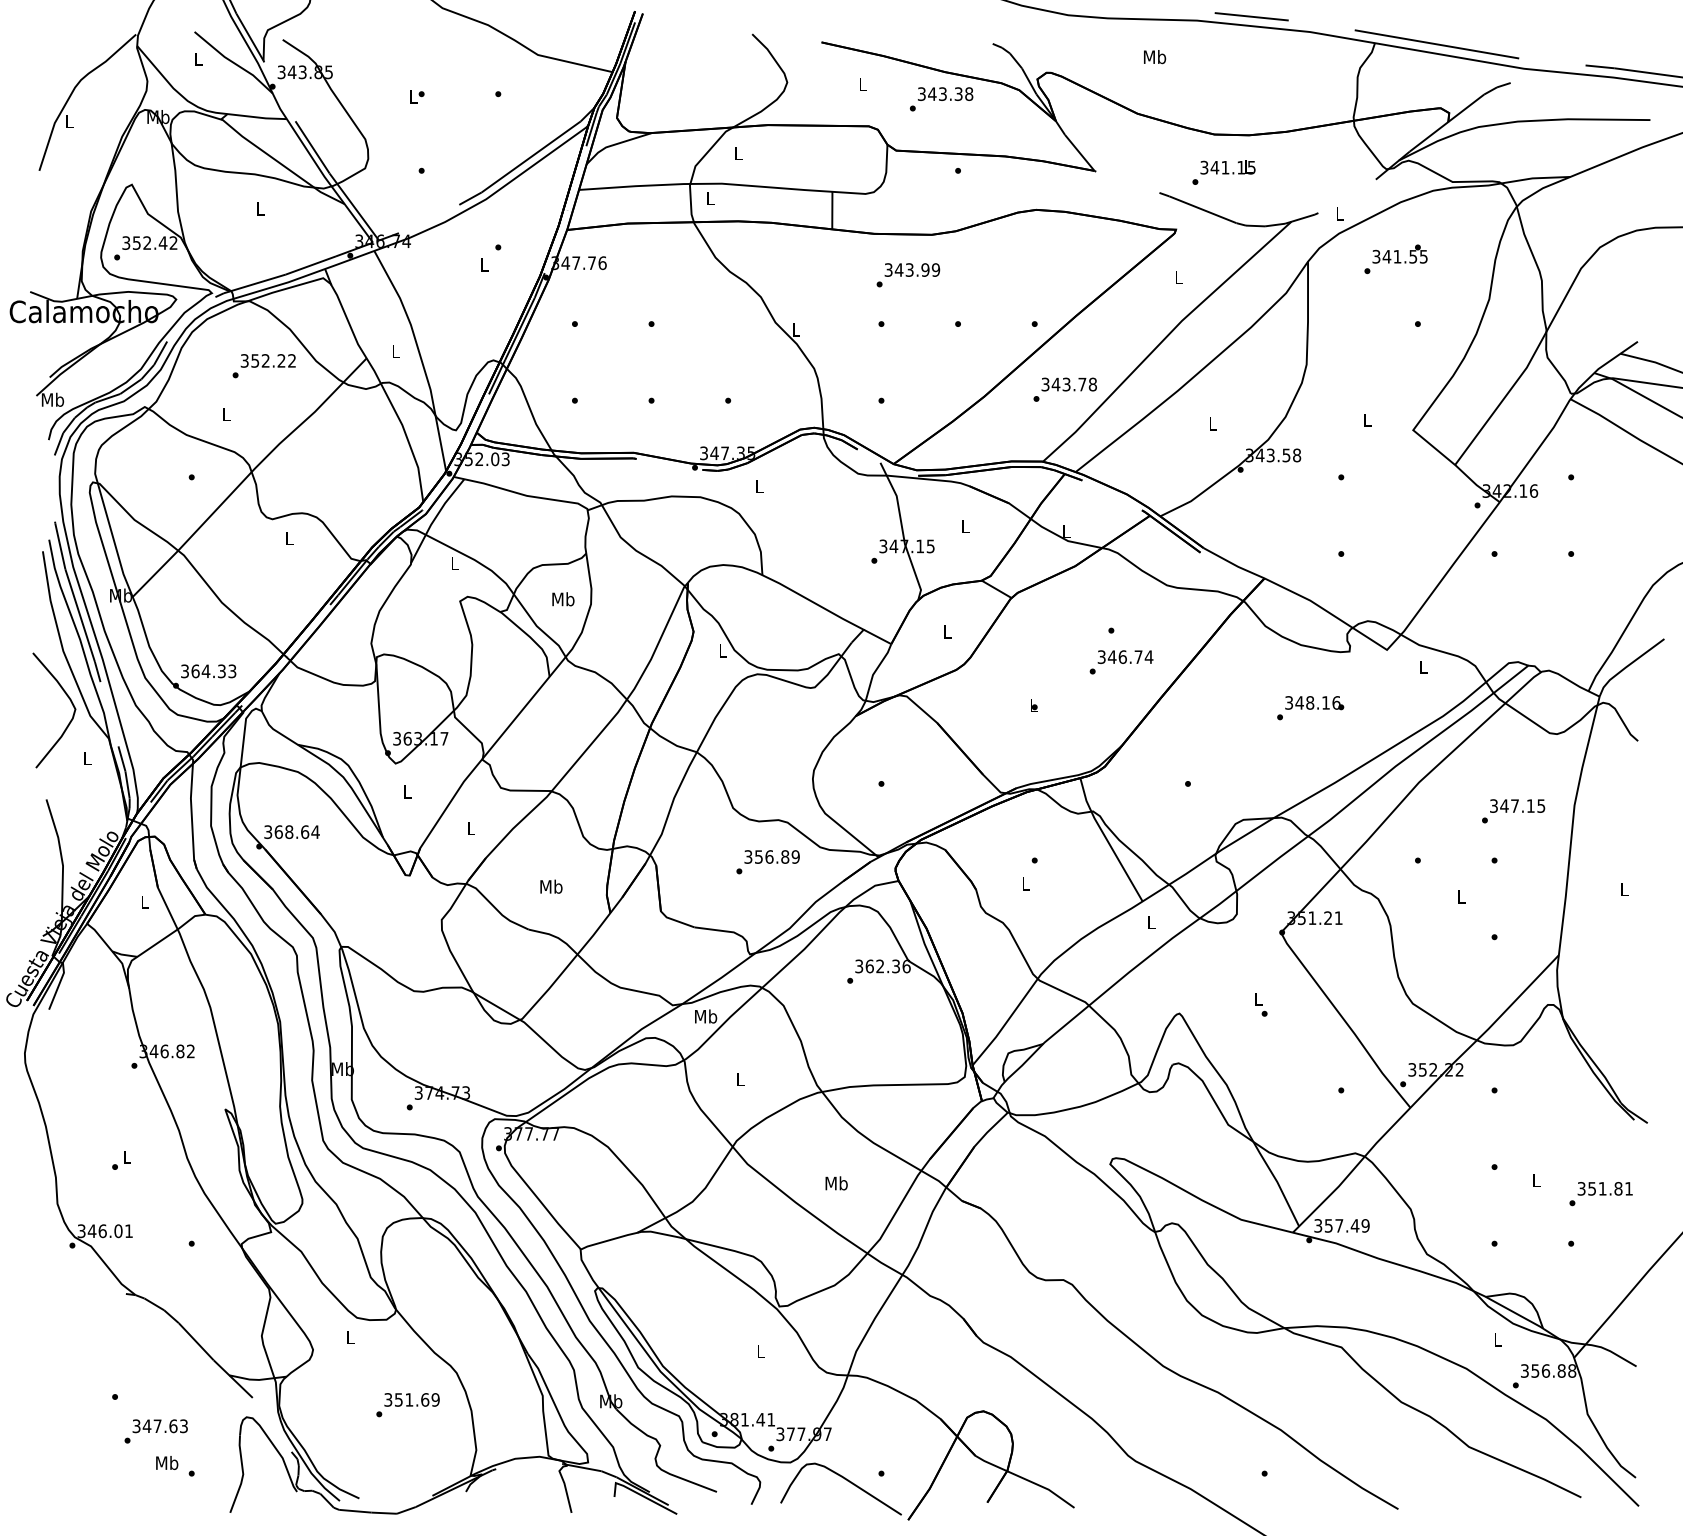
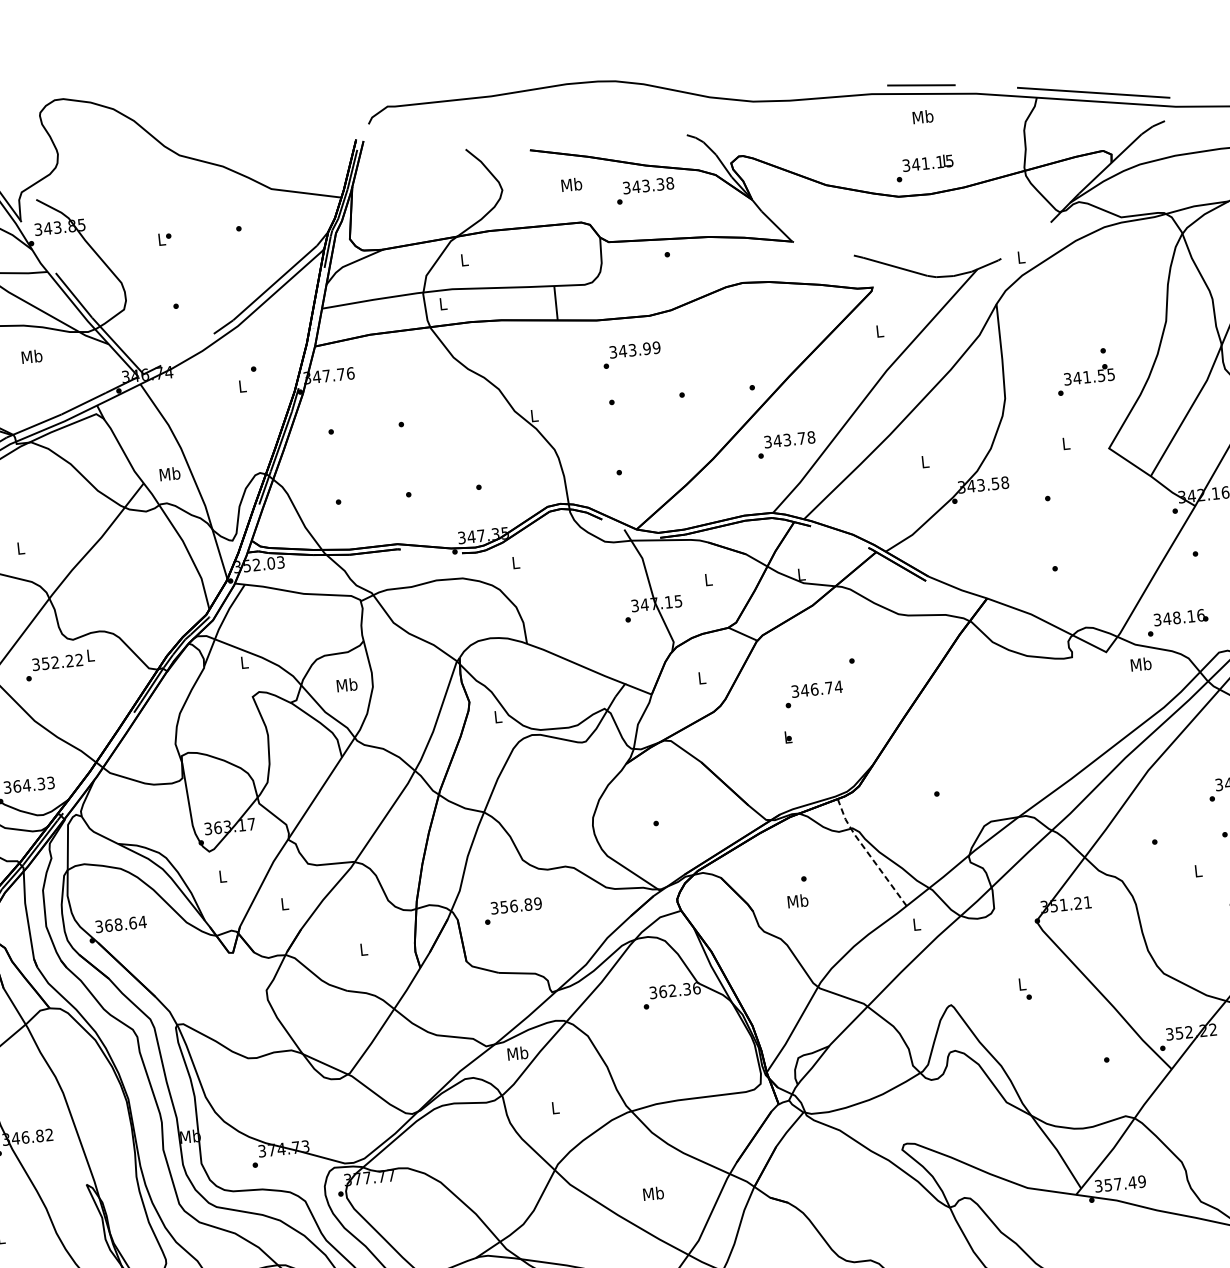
text: (1155, 57) -> (923, 117), moved
text: (862, 84) -> (571, 184), L -> Mb
text: (1223, 172) -> (924, 168), moved
text: (260, 208) -> (32, 356), L -> Mb
text: (1395, 259) -> (1085, 379), moved
text: (396, 351) -> (170, 474), L -> Mb
text: (263, 366) -> (53, 667), moved
text: (1121, 662) -> (813, 694), moved
text: (1423, 667) -> (1141, 664), L -> Mb
text: (1310, 708) -> (1177, 622), moved
line: (1107, 840) -> (868, 853), solid -> dashed
text: (767, 862) -> (512, 911), moved
text: (1025, 883) -> (797, 900), L -> Mb
text: (551, 886) -> (363, 949), Mb -> L

